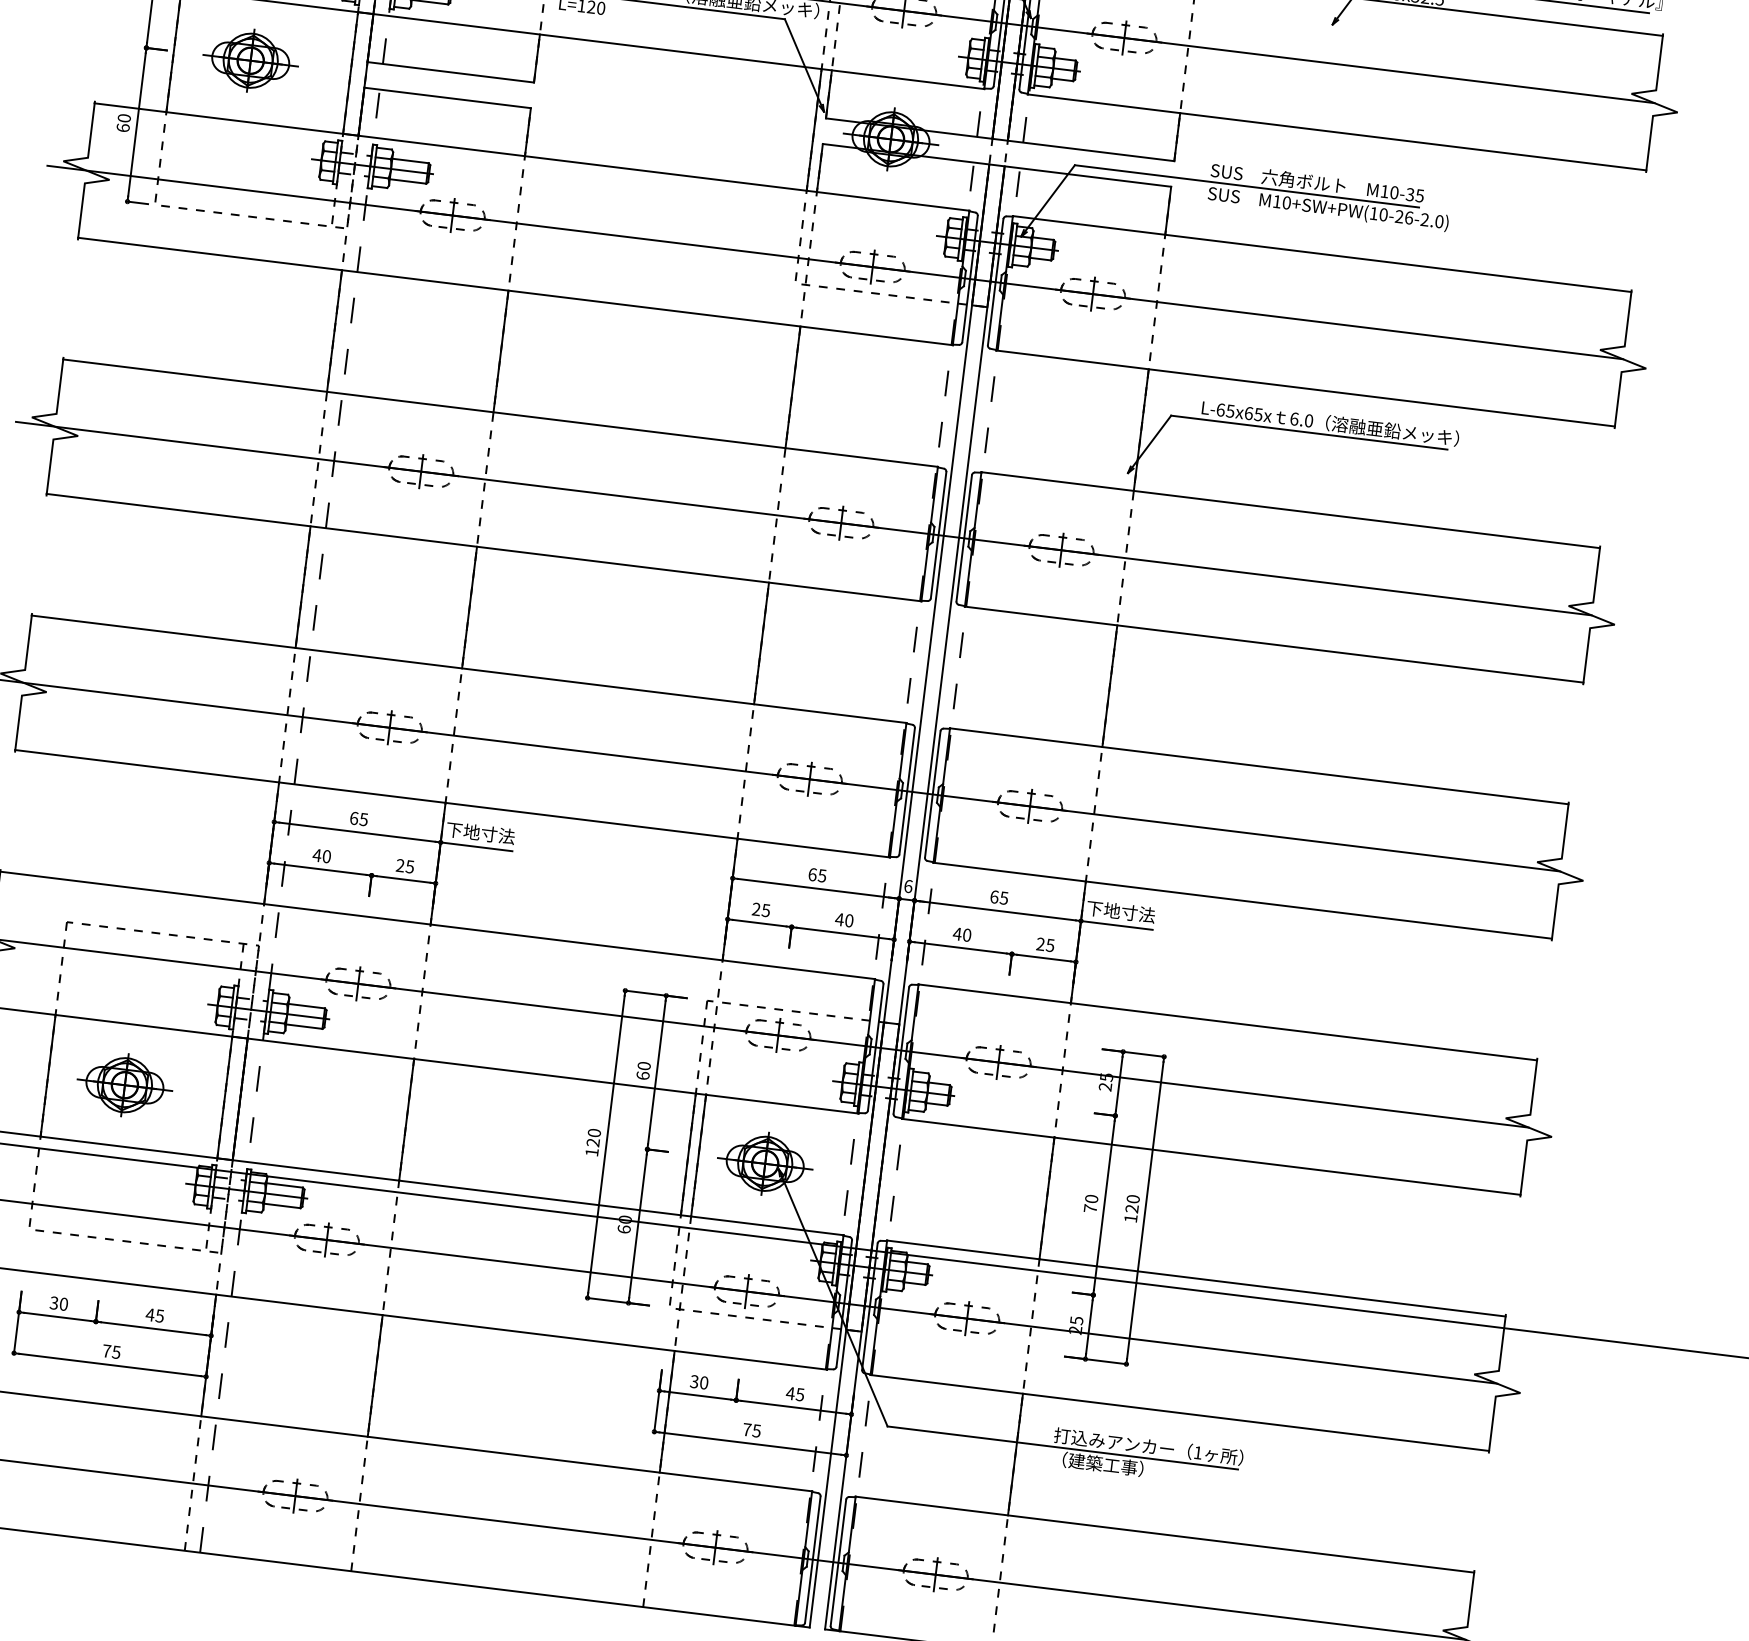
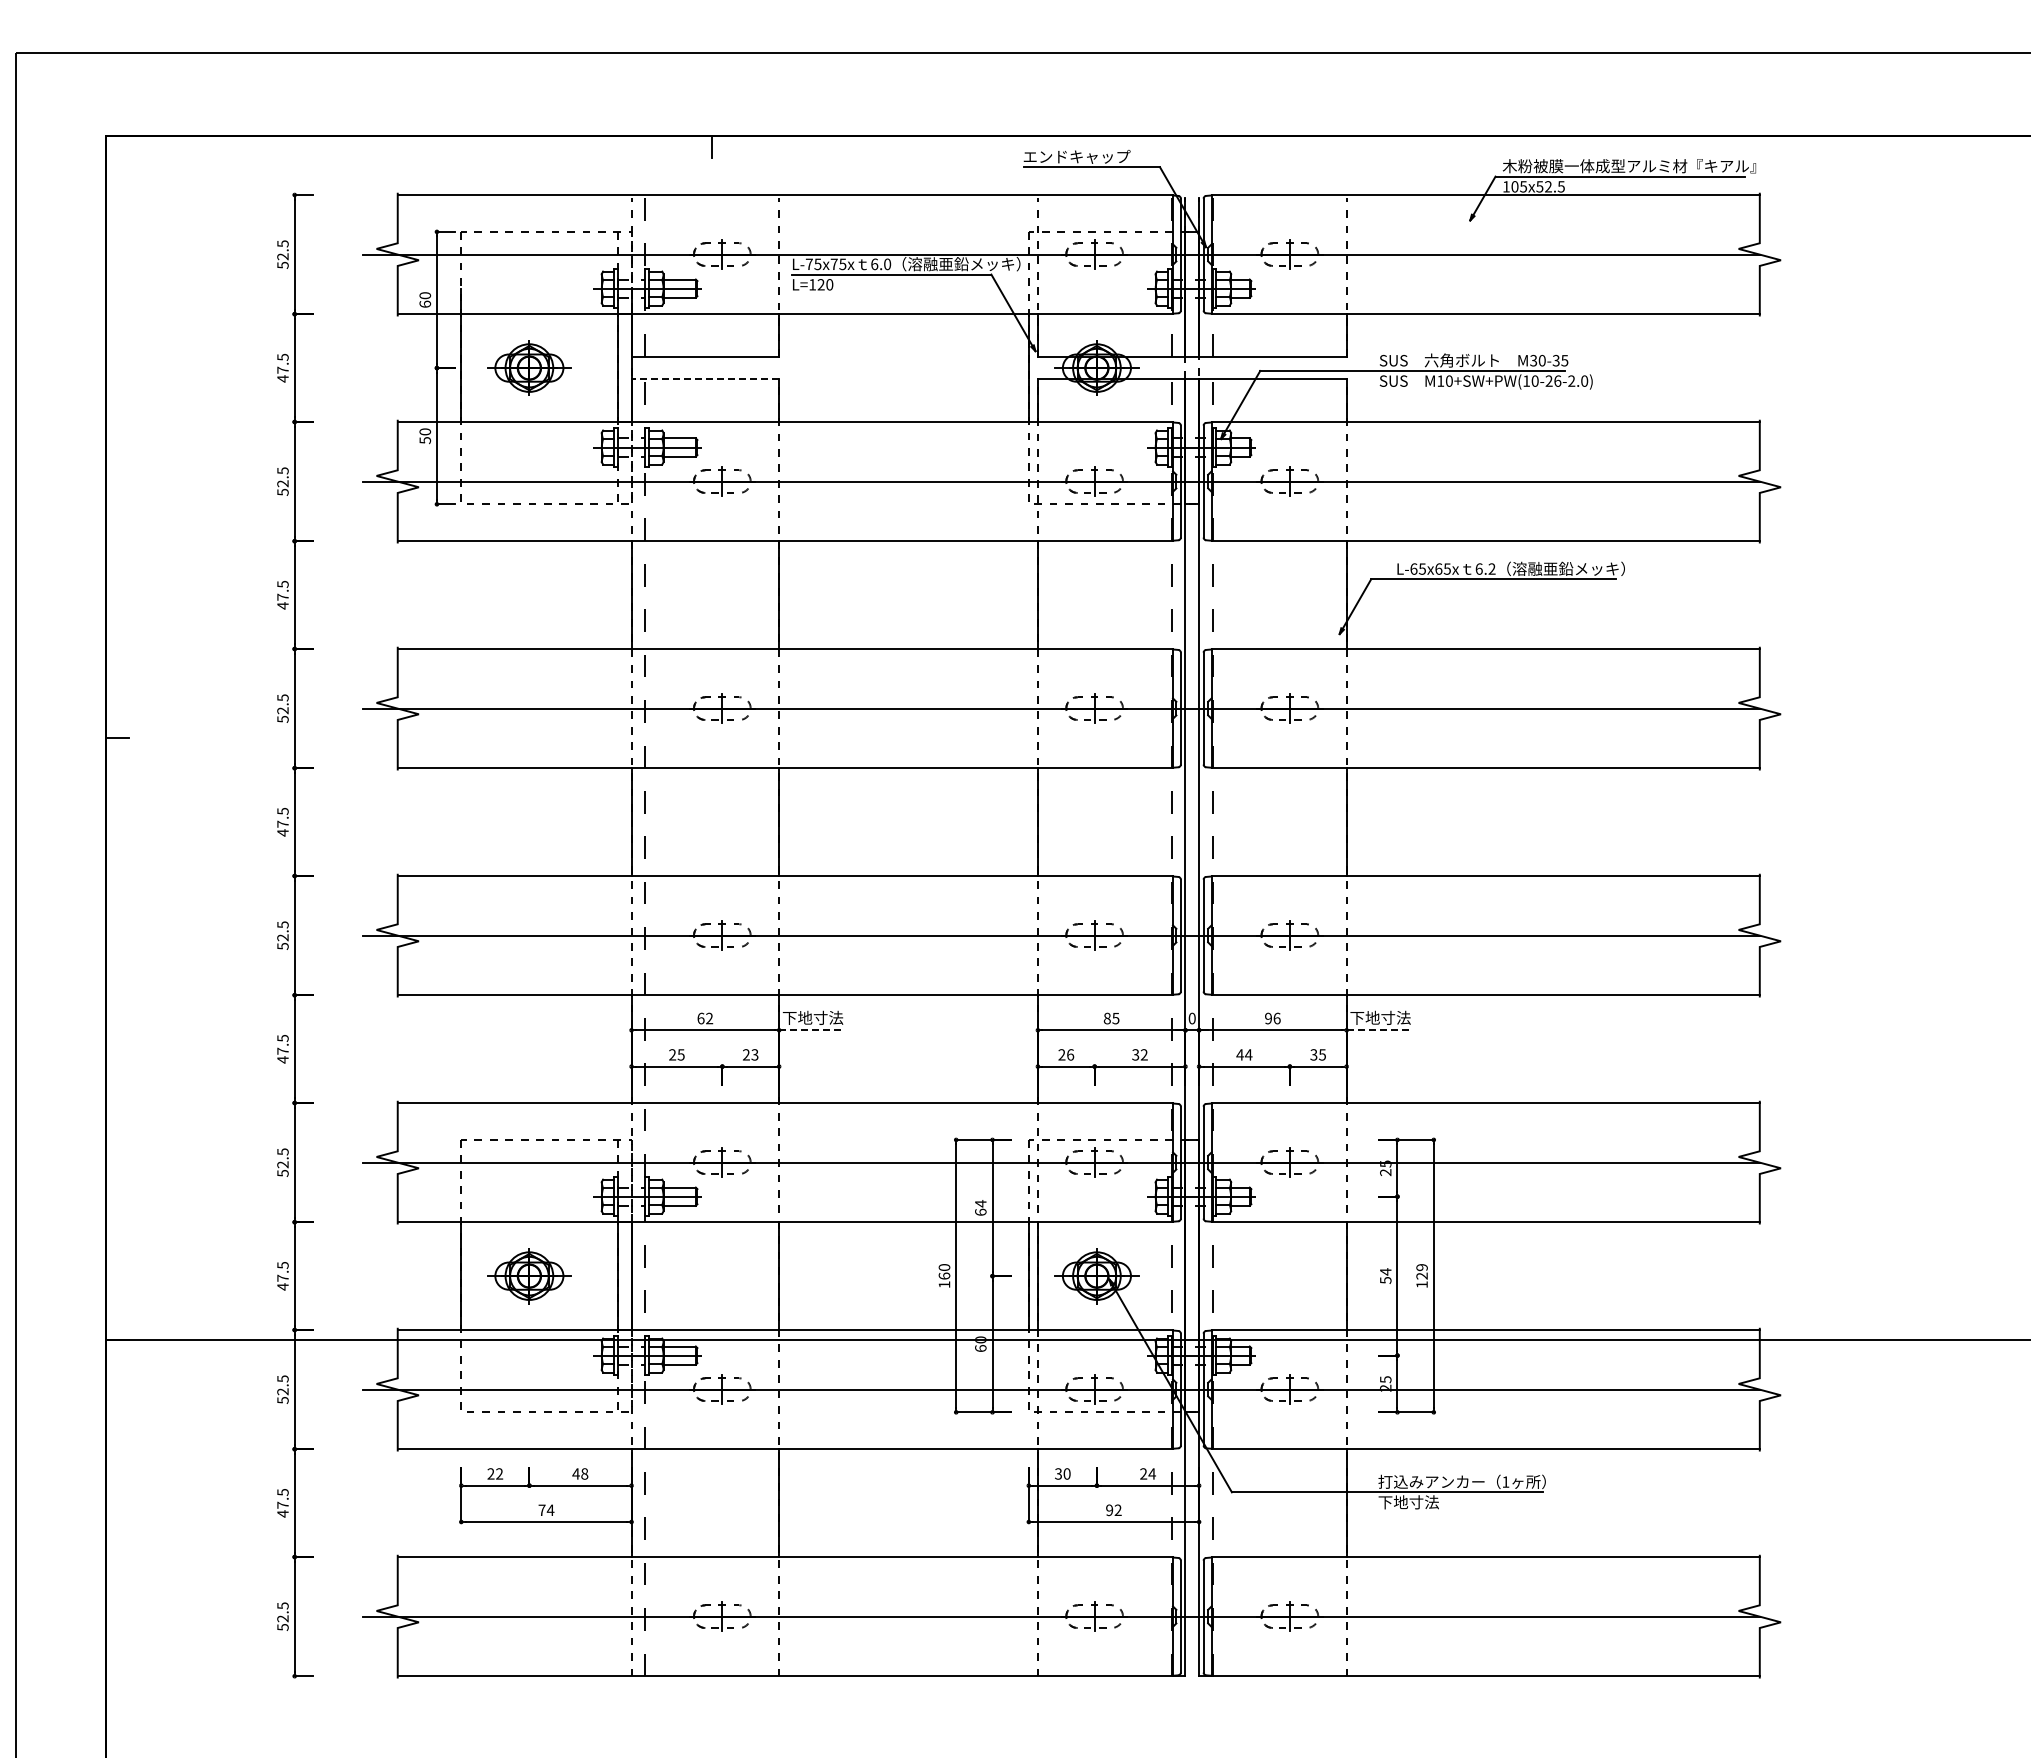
line: (447, 98) -> (705, 379), solid -> dashed
text: (122, 127) -> (424, 440), 60 -> 50
text: (1384, 191) -> (1533, 360), M10-35 -> M30-35
text: (1308, 420) -> (1491, 568), 6.0 -> 6.2
text: (363, 819) -> (709, 1018), 65 -> 62
line: (476, 847) -> (810, 1030), solid -> dashed
text: (321, 855) -> (676, 1054), 40 -> 25
text: (409, 866) -> (754, 1054), 25 -> 23
text: (811, 874) -> (1106, 1018), 65 -> 85
text: (907, 886) -> (1191, 1018), 6 -> 0
text: (999, 897) -> (1272, 1018), 65 -> 96
text: (766, 910) -> (1070, 1054), 25 -> 26
text: (843, 919) -> (1139, 1054), 40 -> 32
line: (1116, 925) -> (1378, 1030), solid -> dashed
text: (966, 934) -> (1248, 1054), 40 -> 44
text: (1040, 943) -> (1313, 1054), 25 -> 35
text: (643, 1065) -> (980, 1203), 60 -> 64
text: (593, 1142) -> (944, 1275), 120 -> 160
text: (1132, 1199) -> (1421, 1267), 120 -> 129
text: (1090, 1203) -> (1385, 1275), 70 -> 54
text: (59, 1303) -> (495, 1473), 30 -> 22
text: (159, 1315) -> (584, 1473), 45 -> 48
text: (116, 1352) -> (550, 1510), 75 -> 74
text: (794, 1393) -> (1147, 1473), 45 -> 24
text: (751, 1430) -> (1113, 1510), 75 -> 92
text: (1096, 1463) -> (1418, 1502), （建築工事） -> 下地寸法

